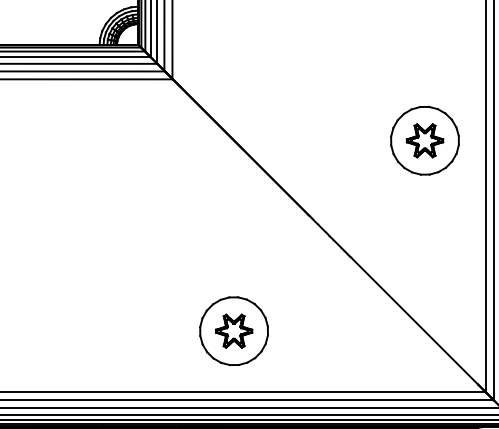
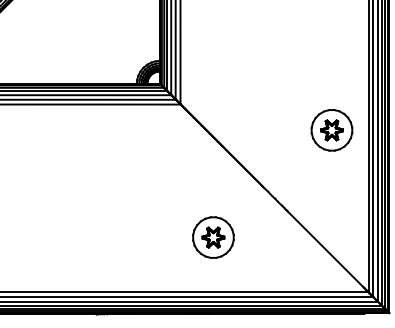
part: (424, 140) -> (331, 130), moved
part: (234, 331) -> (213, 237), moved

